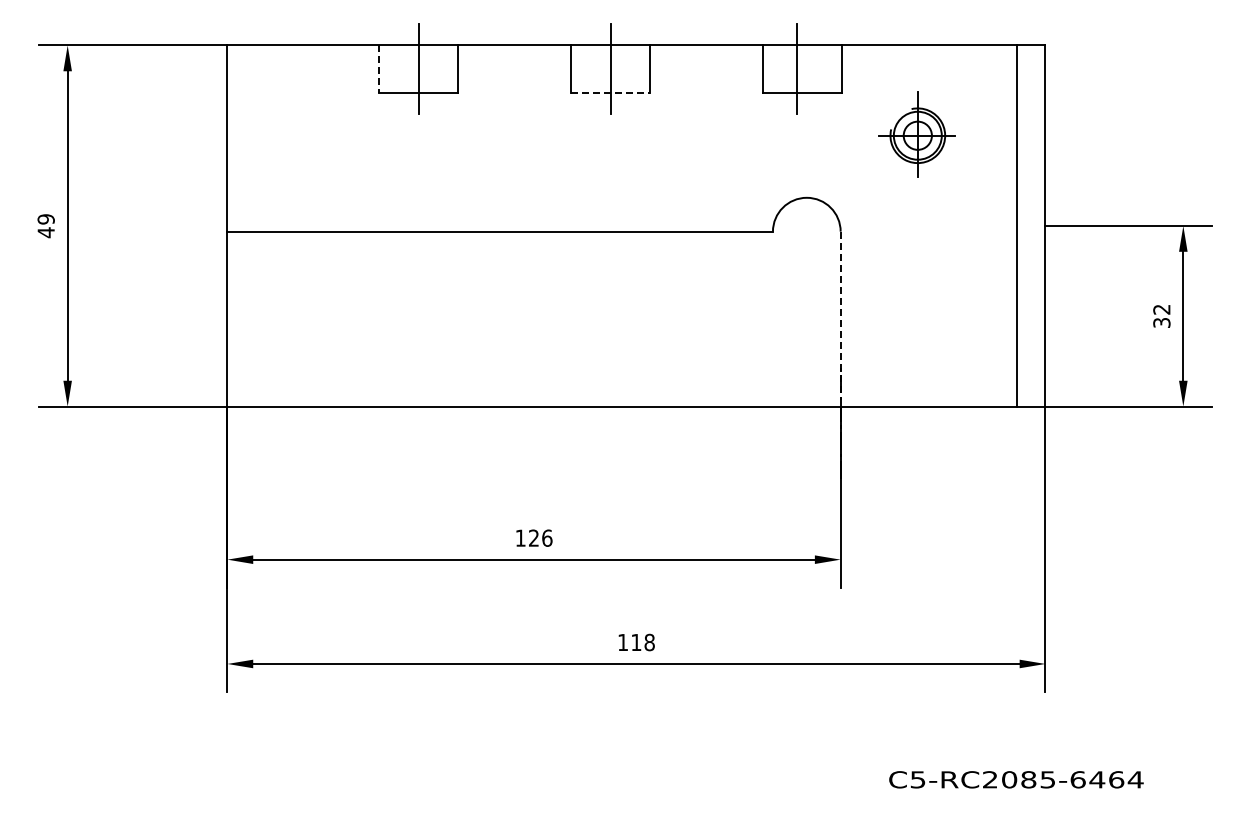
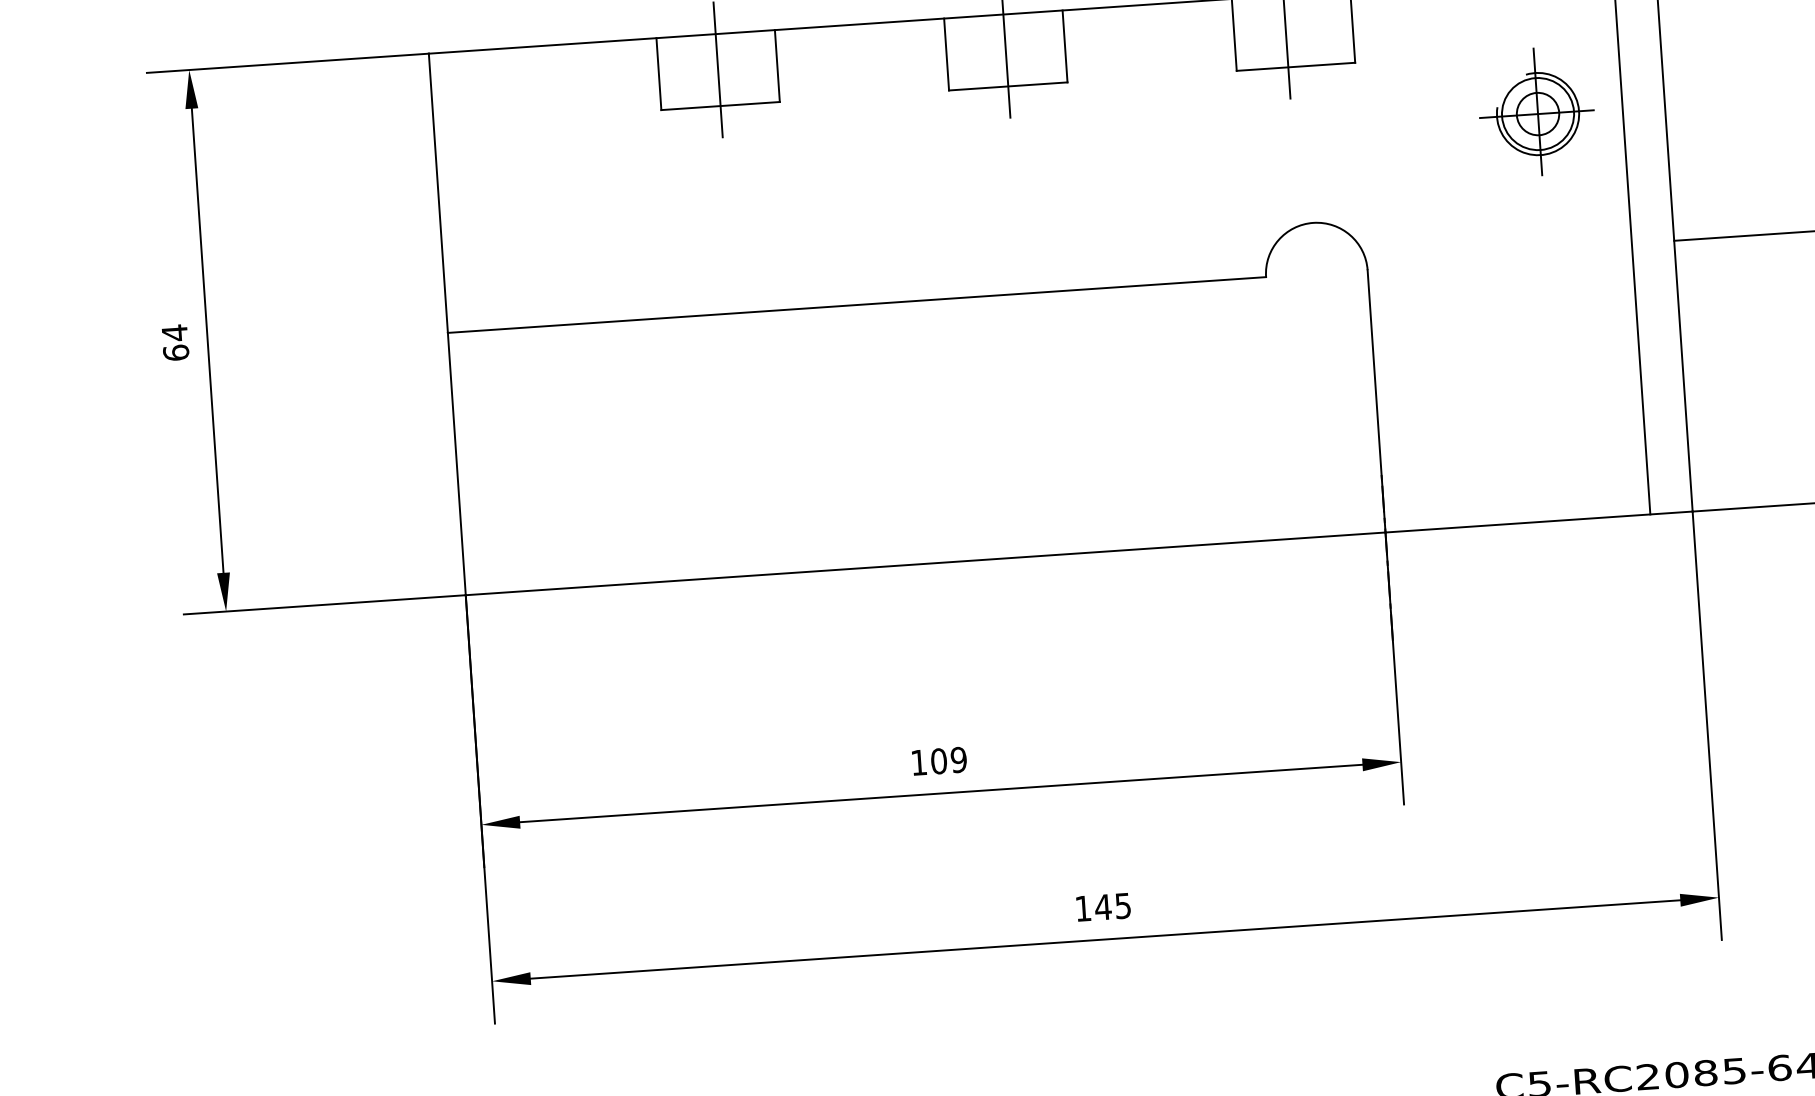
line: (379, 69) -> (659, 74), dashed -> solid
line: (610, 93) -> (1008, 86), dashed -> solid
part: (916, 134) -> (1535, 112), moved
text: (45, 226) -> (174, 343), 49 -> 64
line: (840, 319) -> (1376, 401), dashed -> solid
text: (540, 537) -> (948, 759), 126 -> 109
text: (642, 642) -> (1112, 906), 118 -> 145

